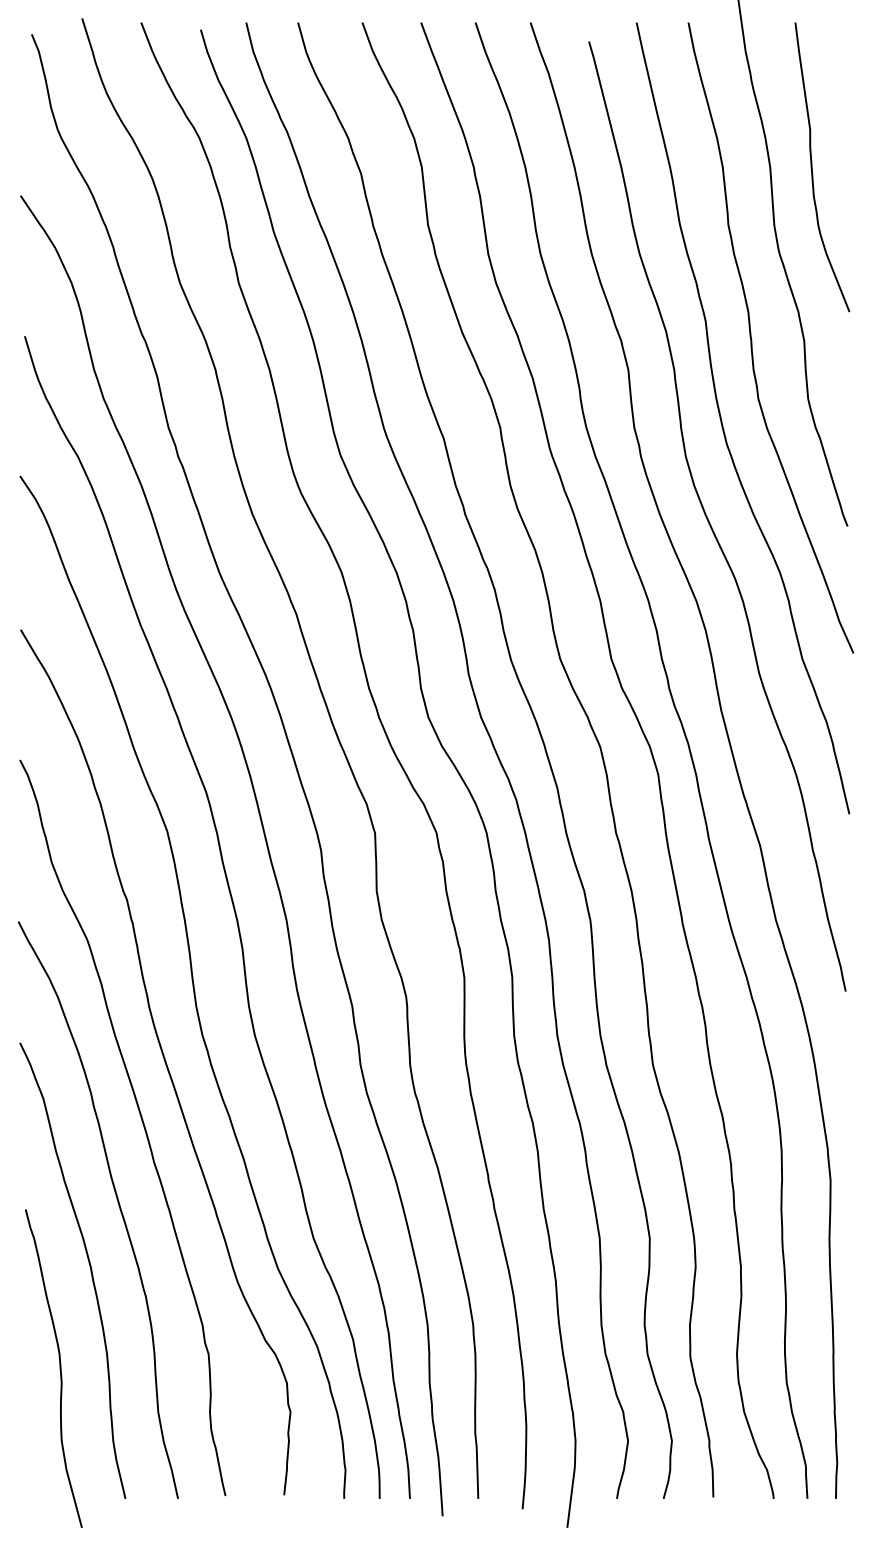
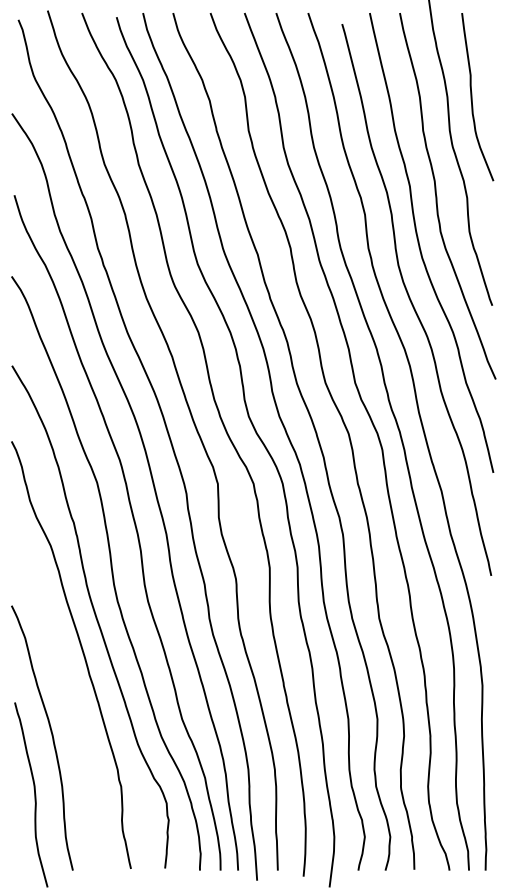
curve: (117, 1207) -> (68, 701), removed

